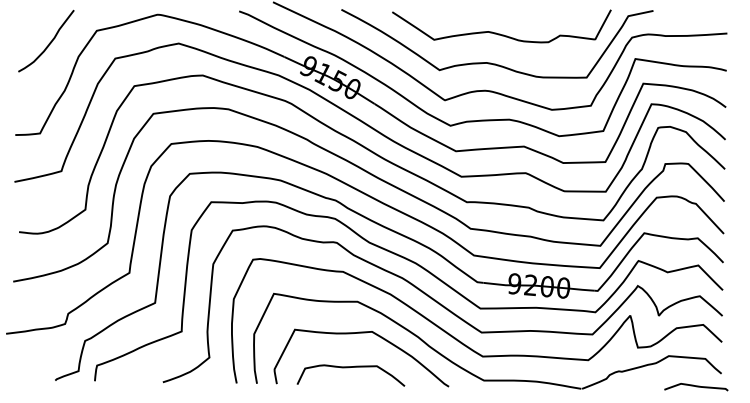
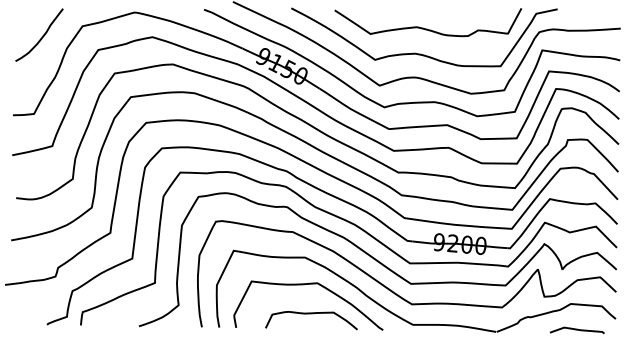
curve: (350, 368) -> (311, 314), moved
curve: (696, 387) -> (577, 330), moved

